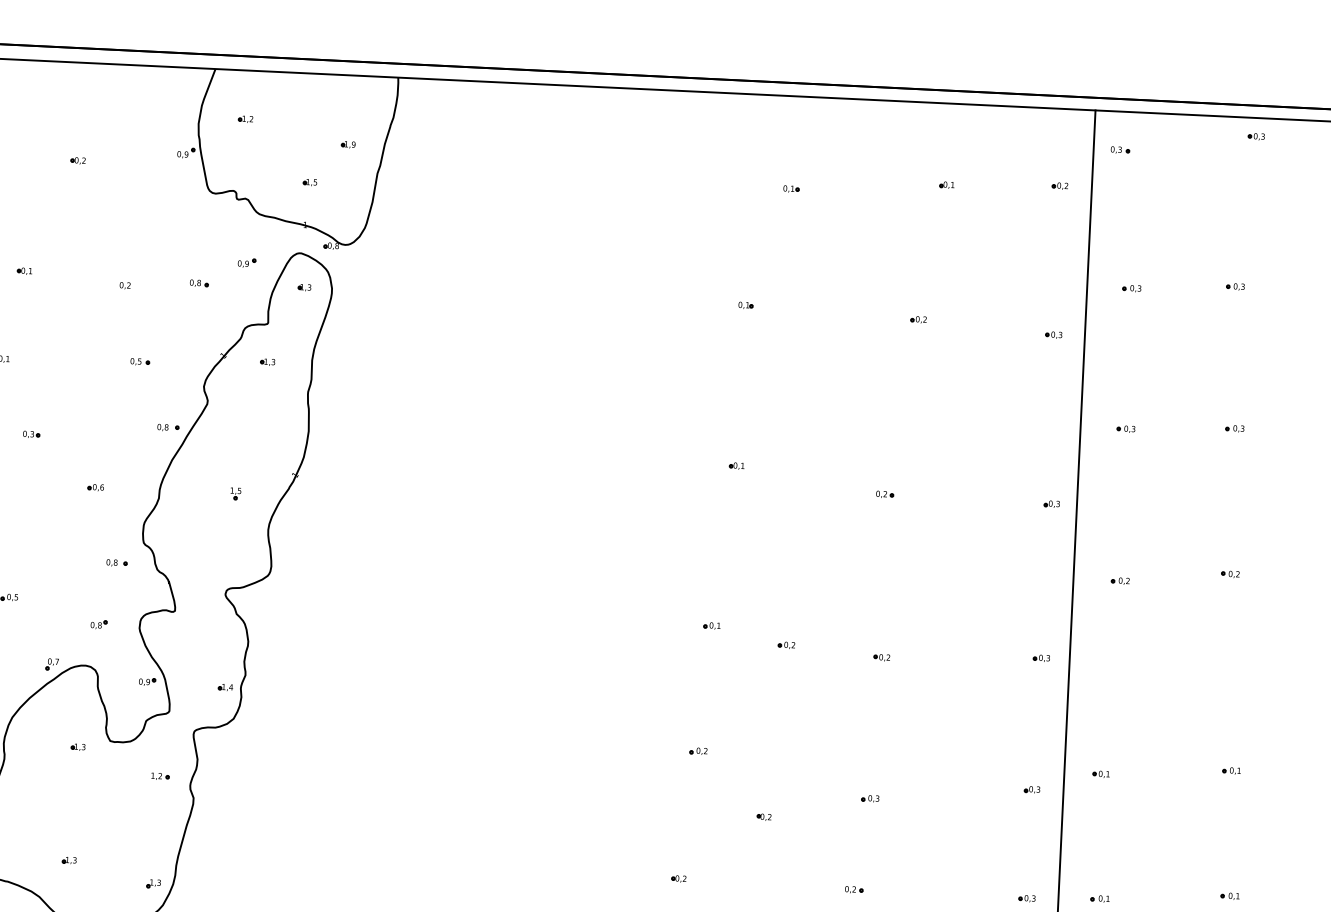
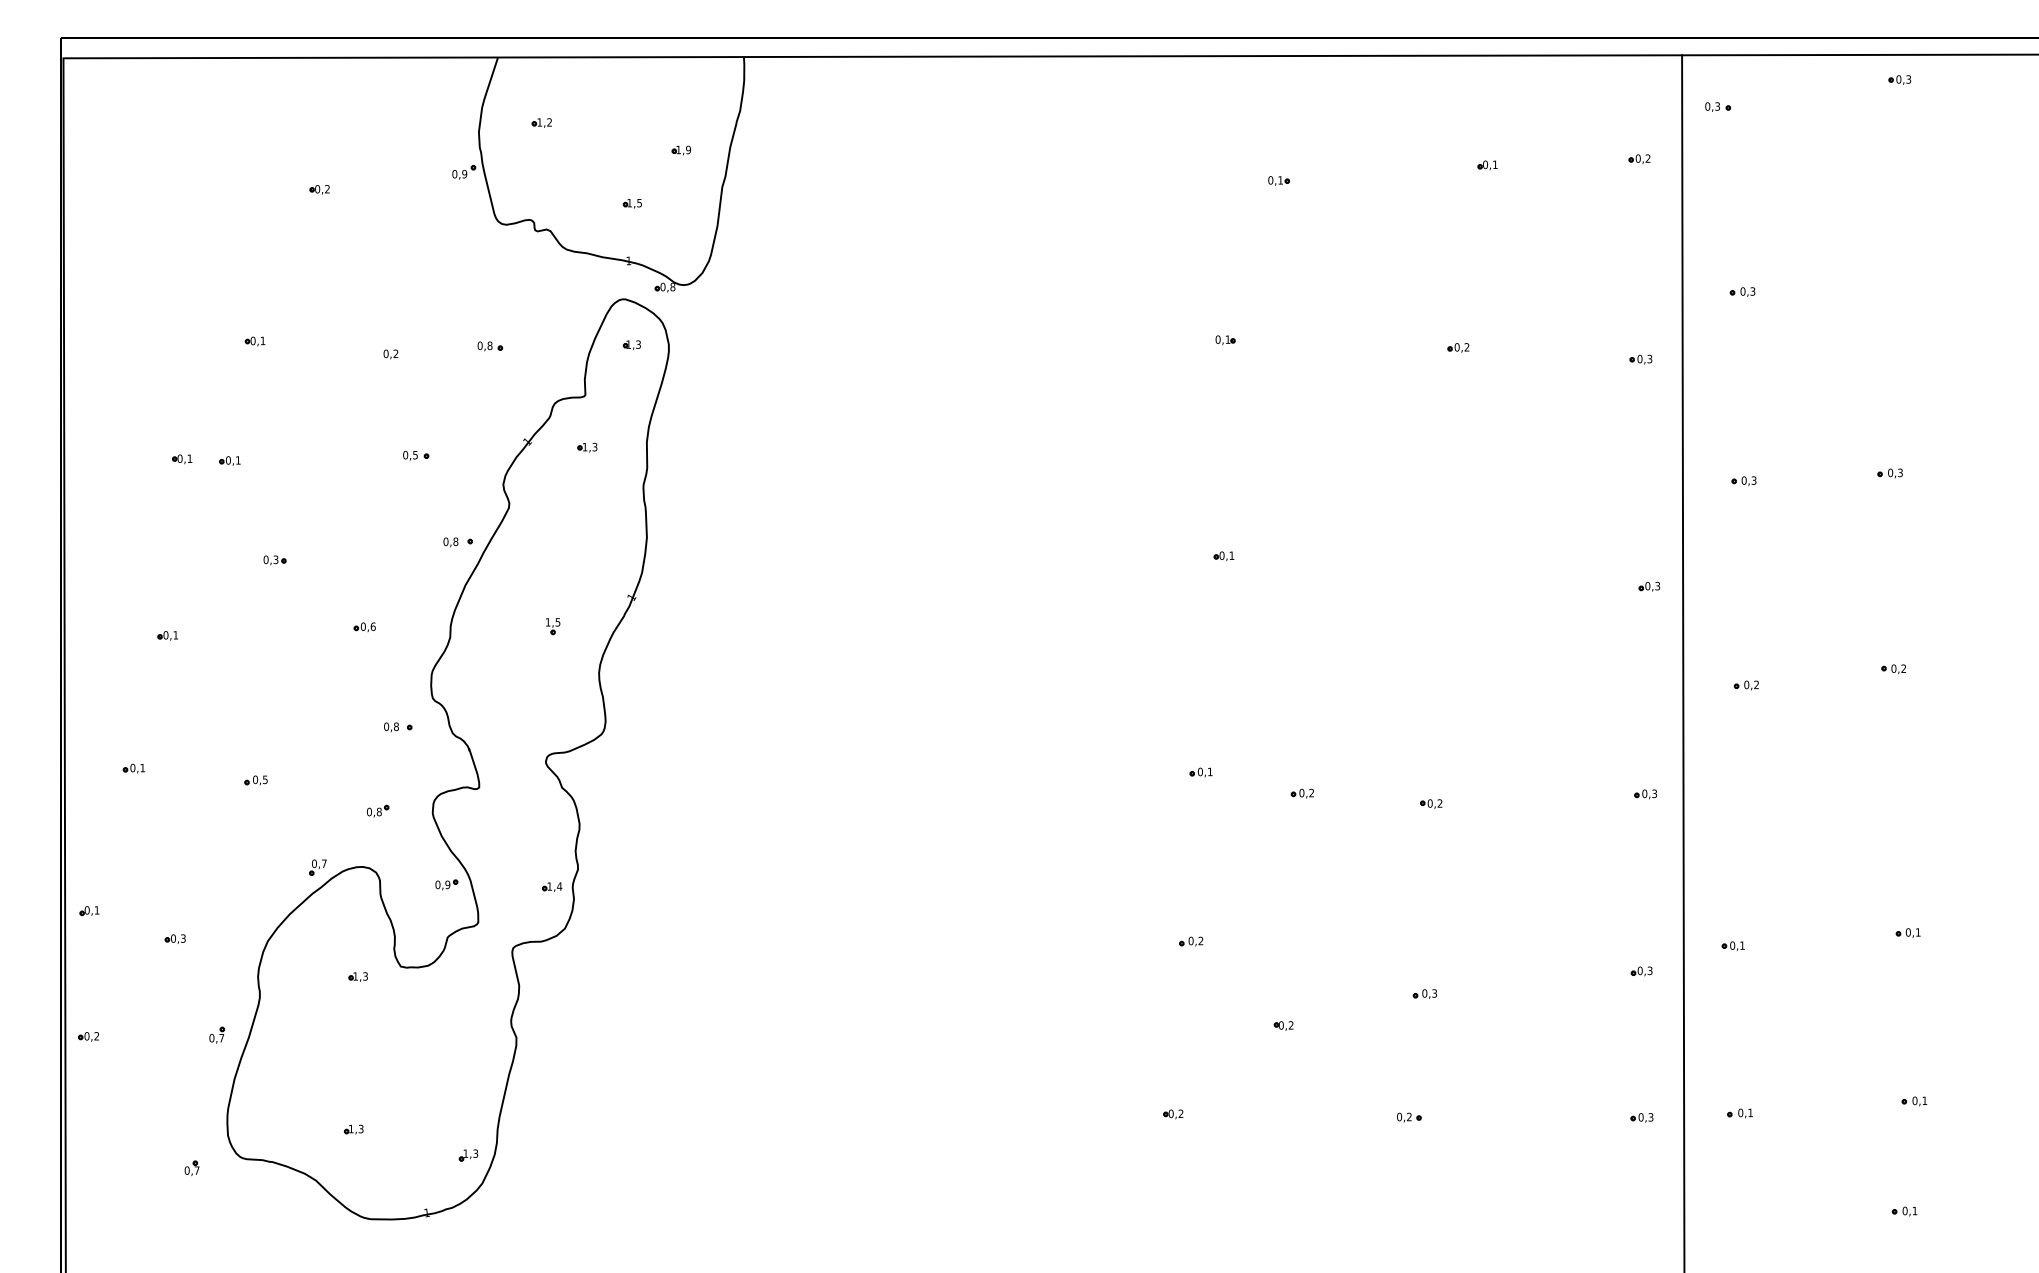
part: (246, 262) -> (552, 315), removed
part: (1235, 286) -> (1881, 282), removed
part: (884, 494) -> (1424, 584), removed
part: (160, 776) -> (470, 1010), removed

